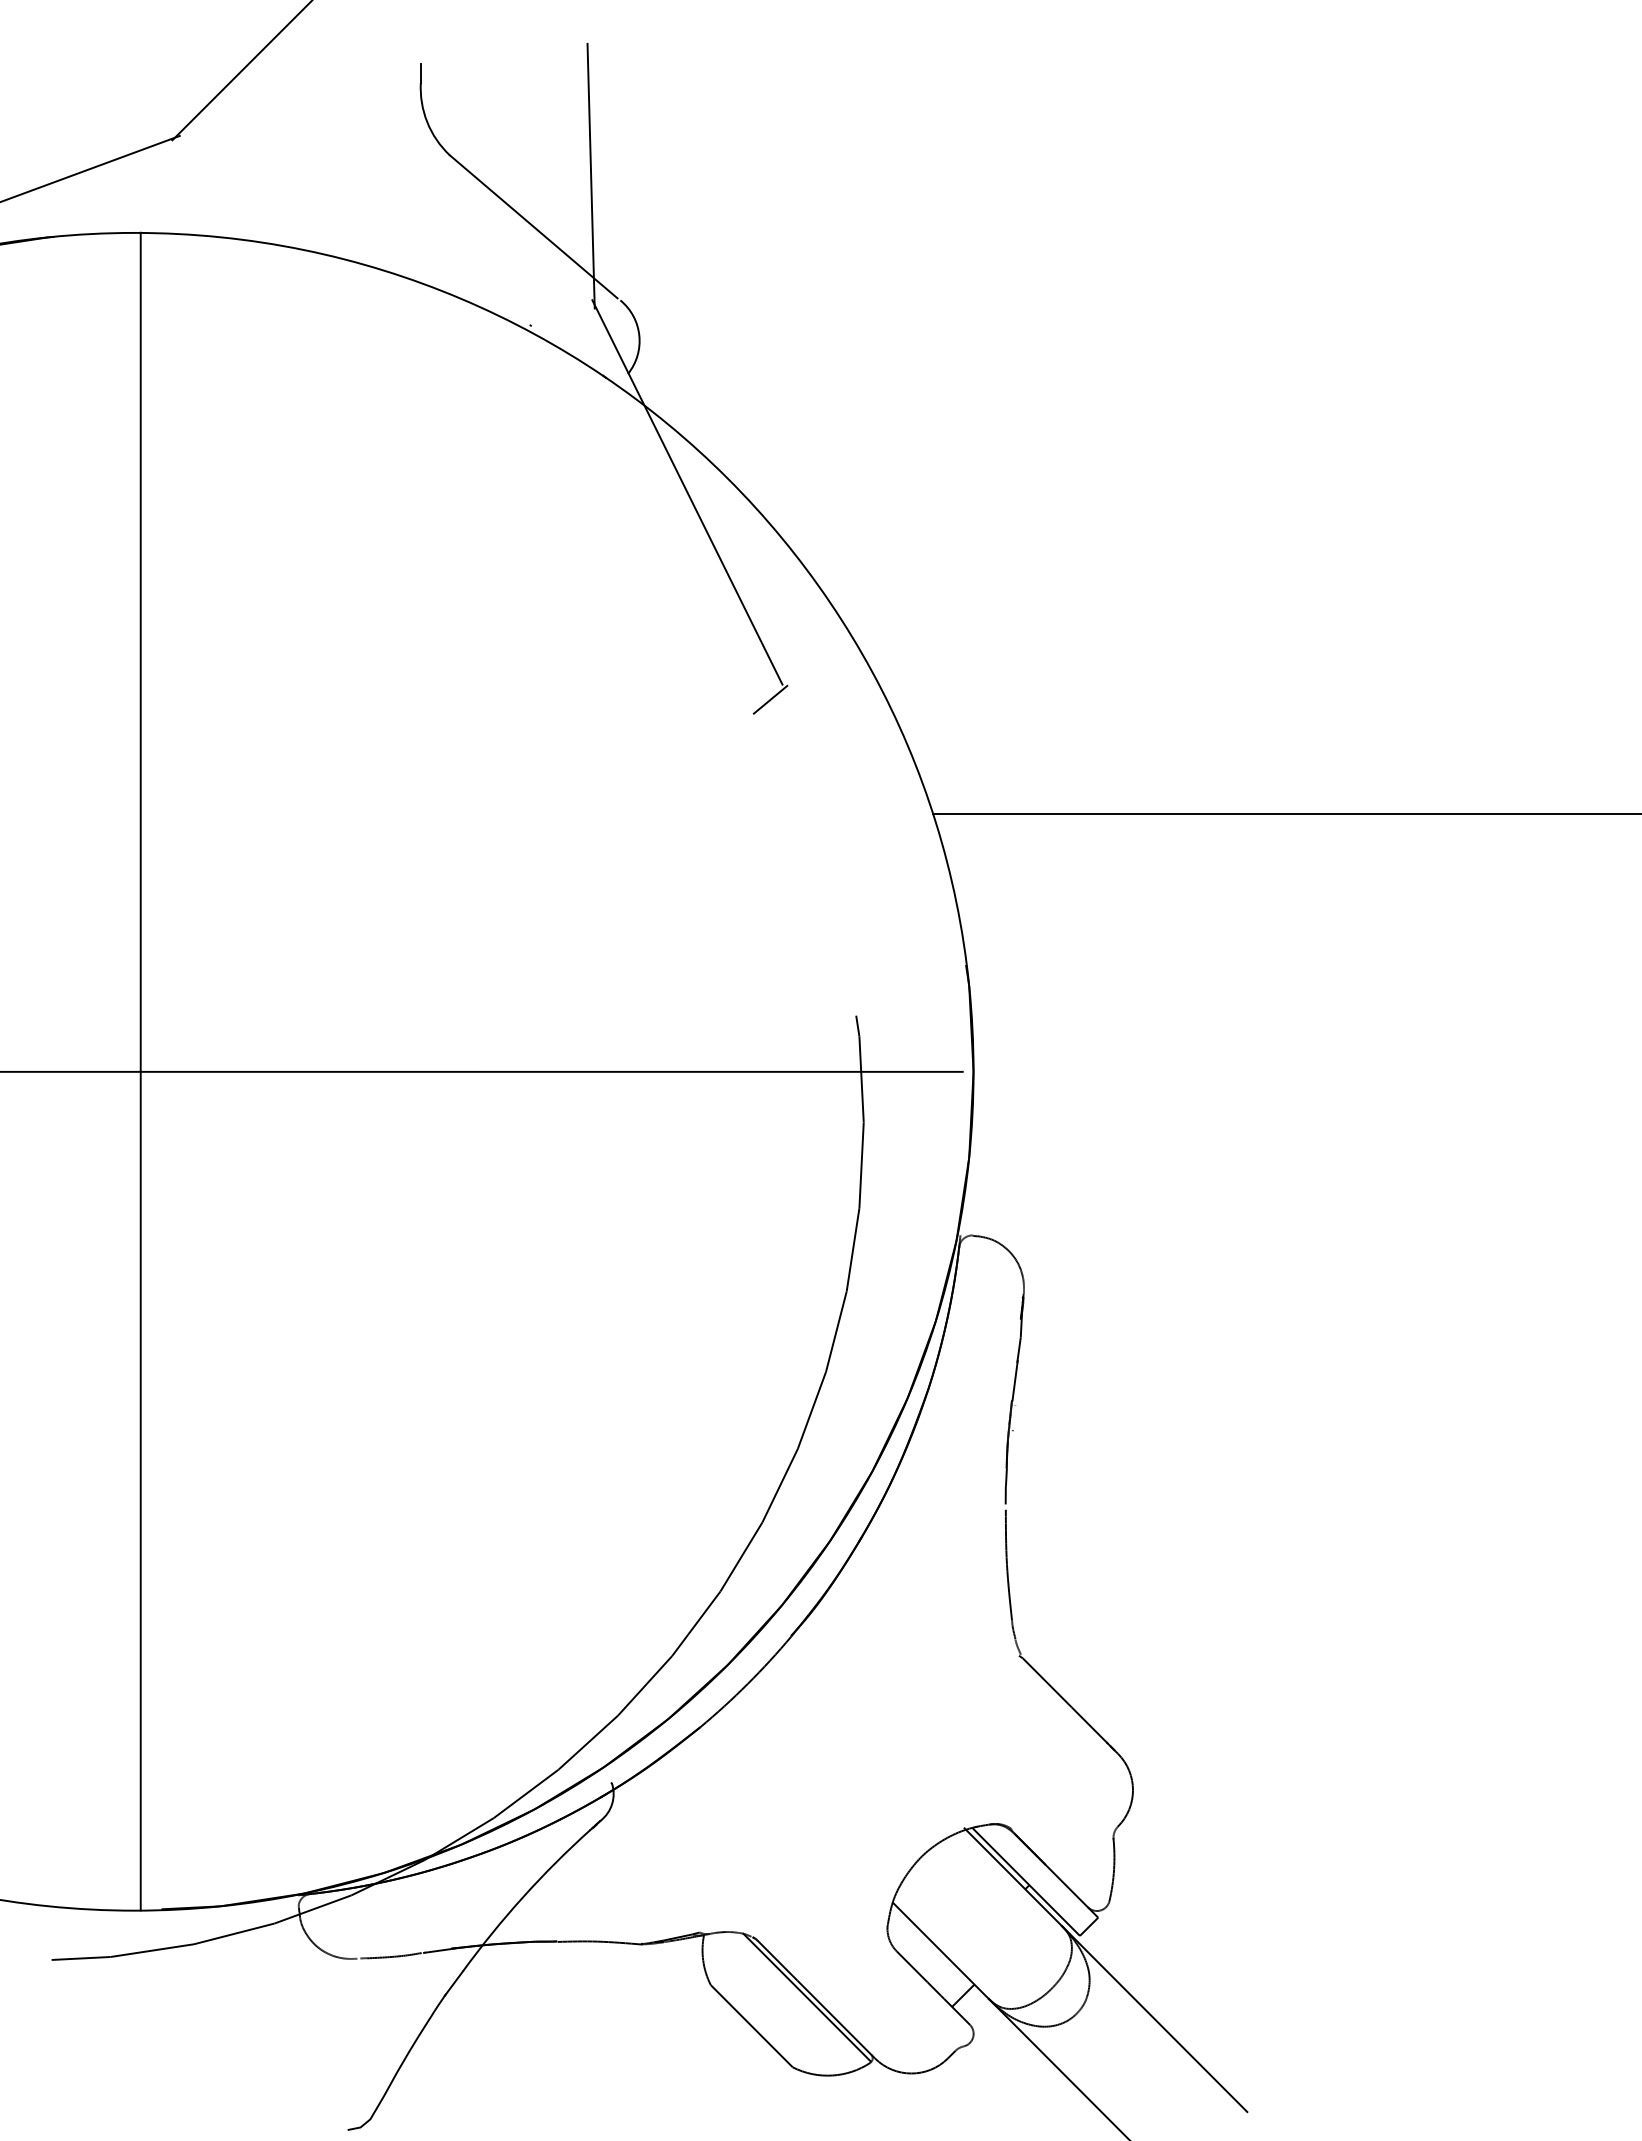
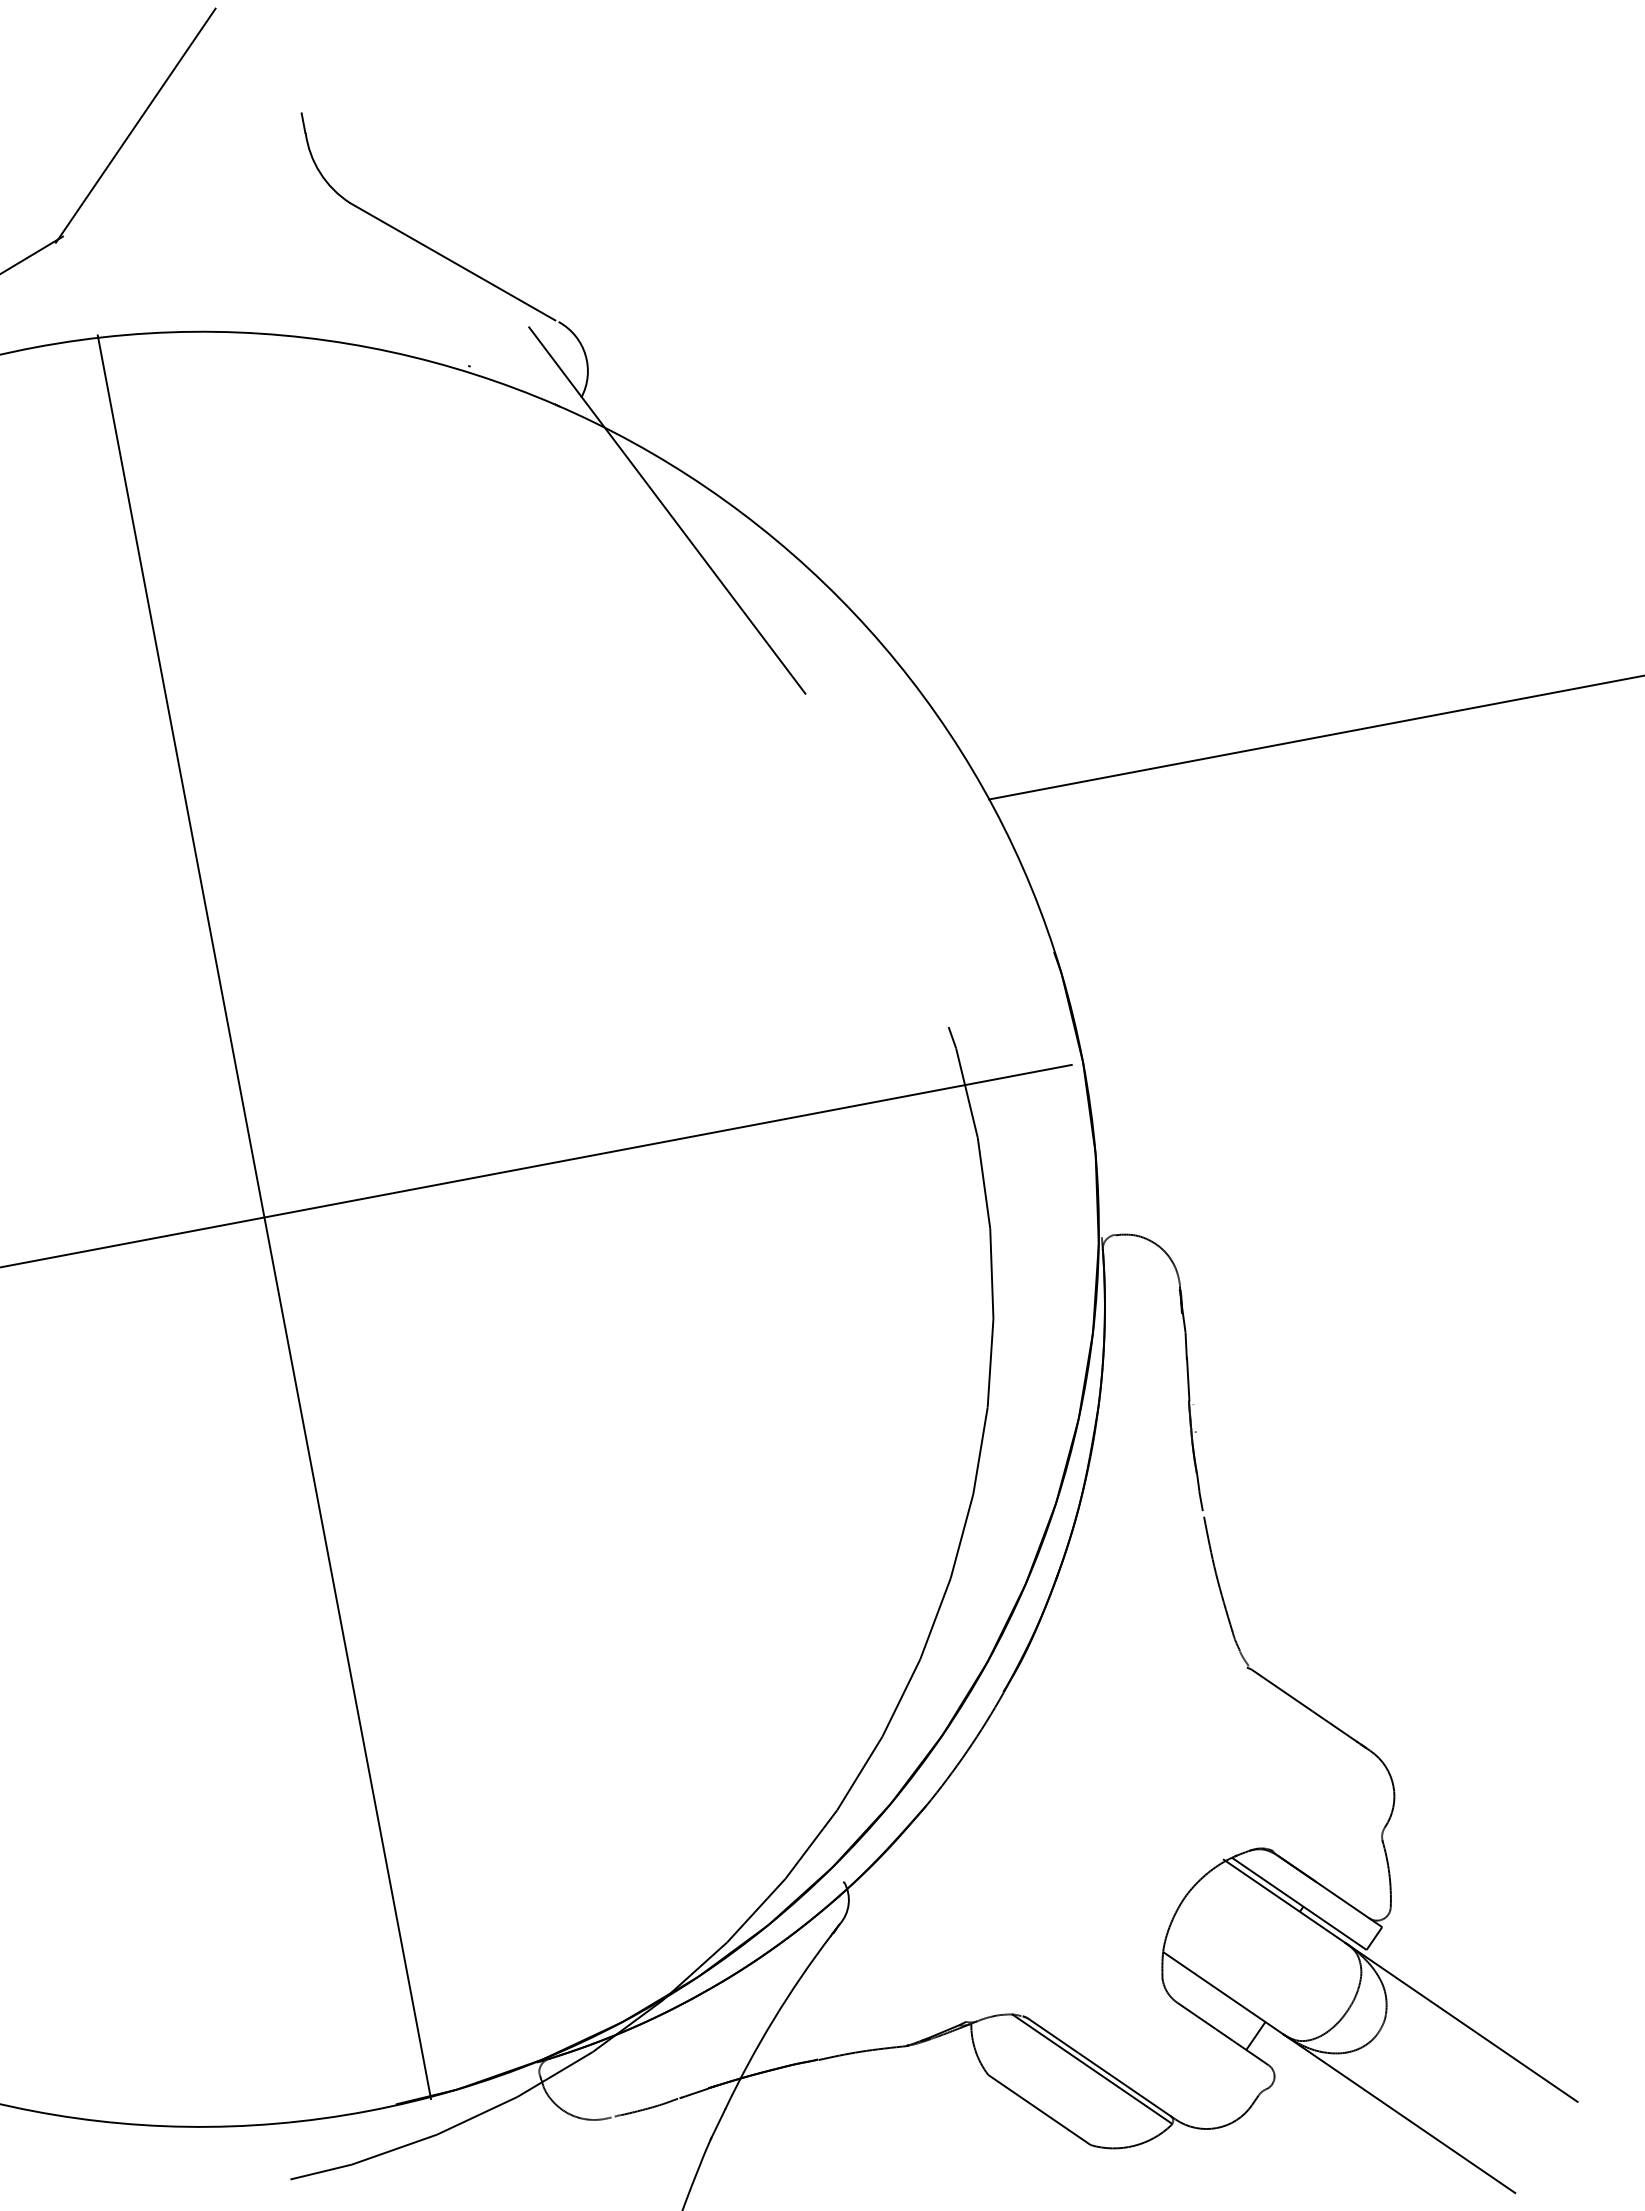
line: (590, 175) -> (502, 196), removed
line: (770, 699) -> (795, 711), removed
line: (140, 1071) -> (264, 1217), moved

